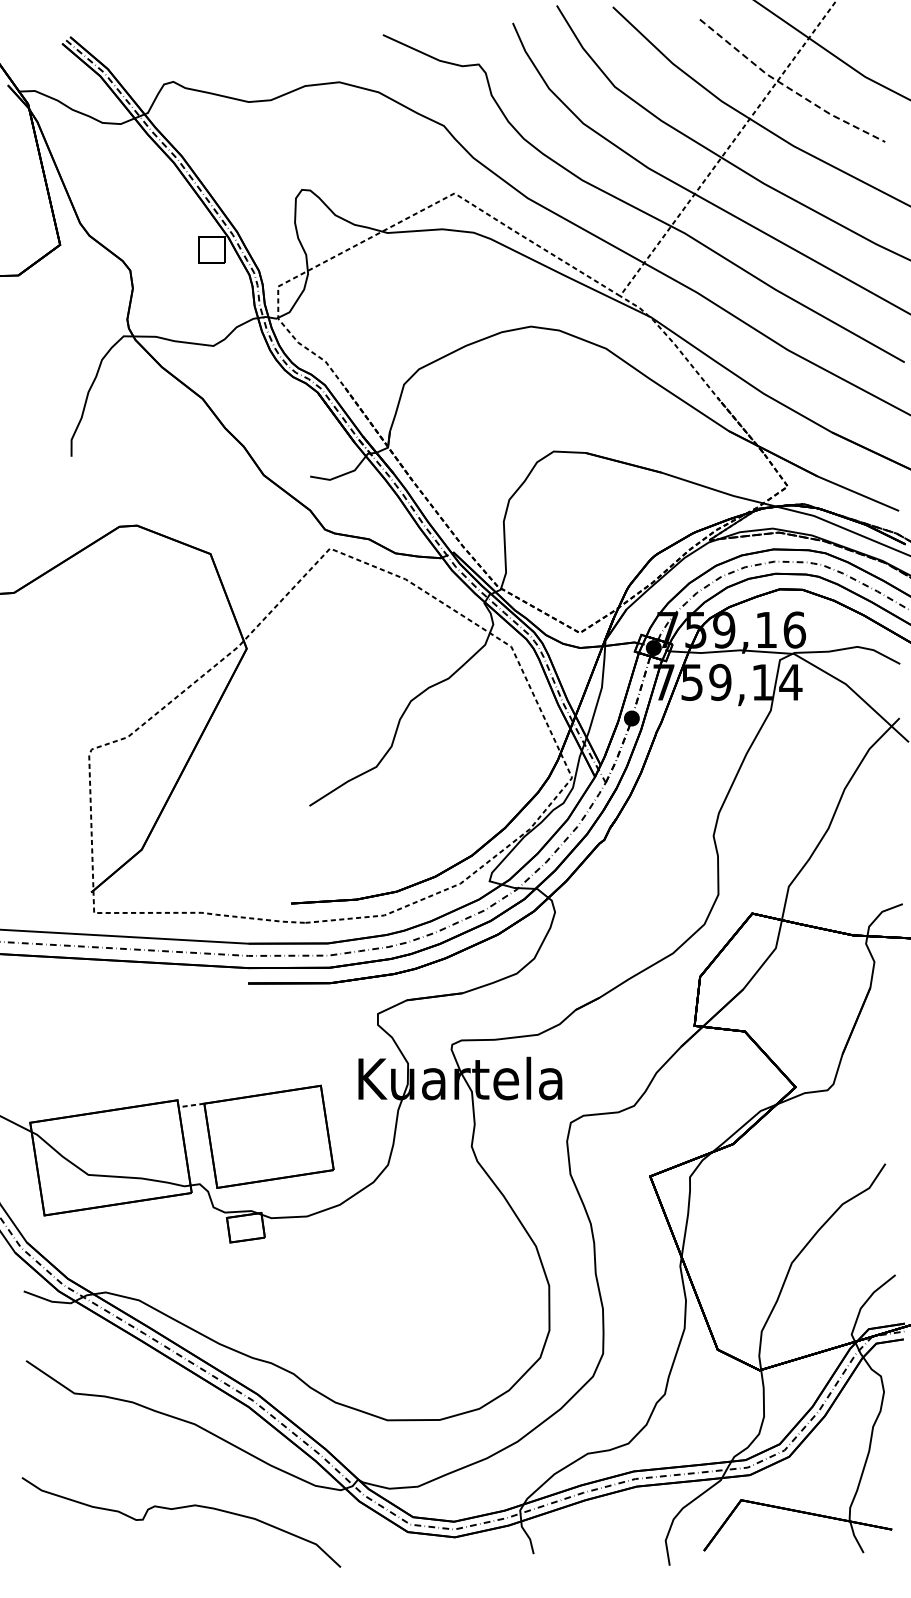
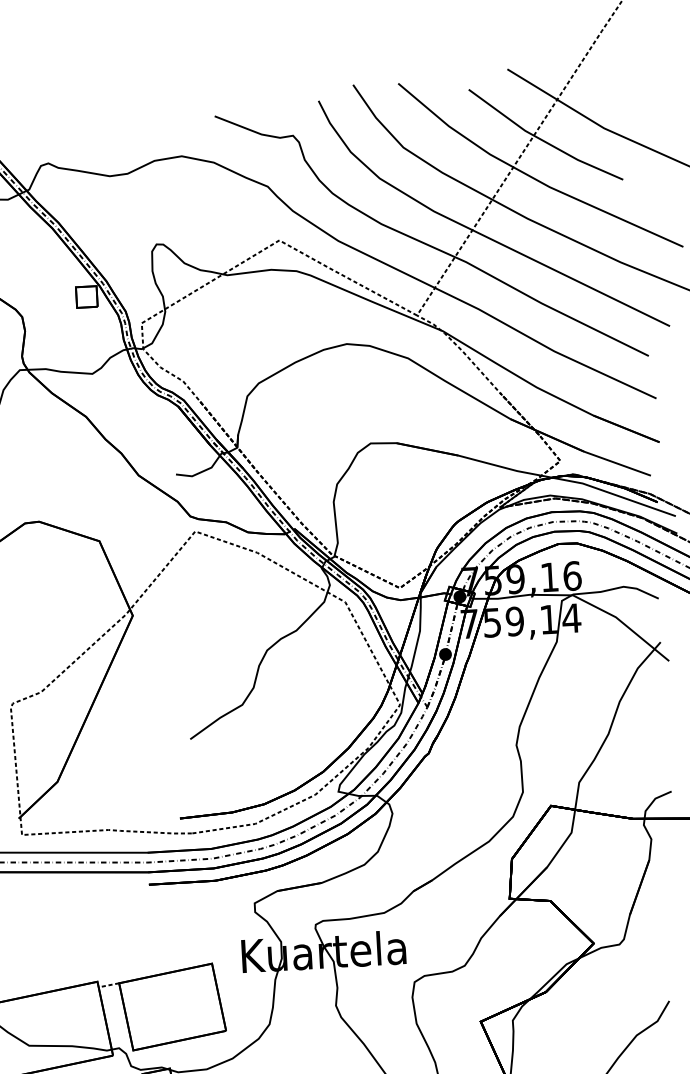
line: (788, 87) -> (543, 140), dashed -> solid

